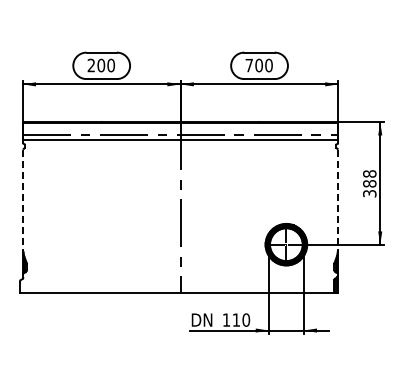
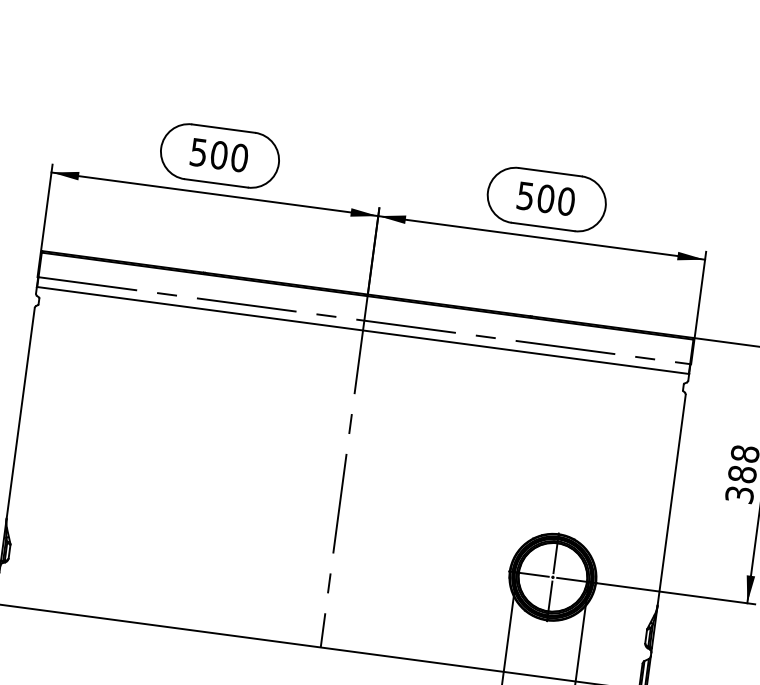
text: (90, 65) -> (196, 152), 200 -> 500
text: (248, 65) -> (524, 195), 700 -> 500
line: (23, 200) -> (20, 413), dashed -> solid
line: (337, 200) -> (671, 499), dashed -> solid

